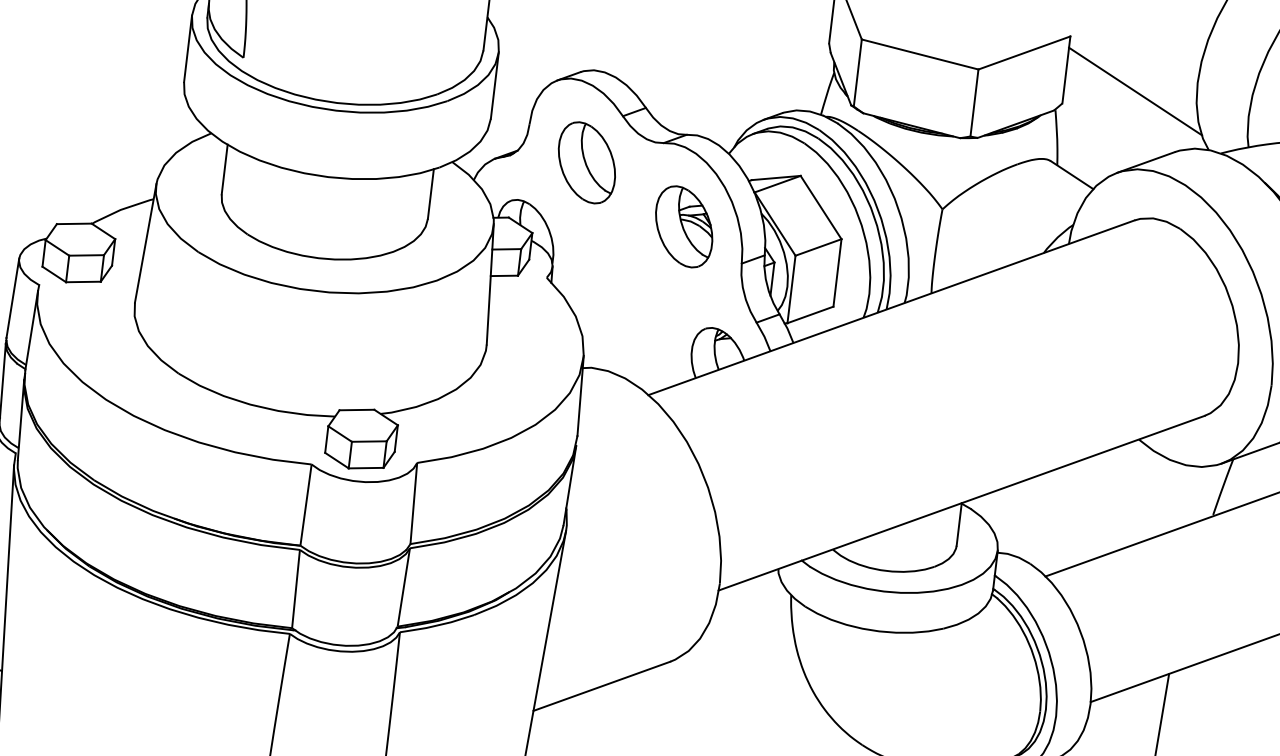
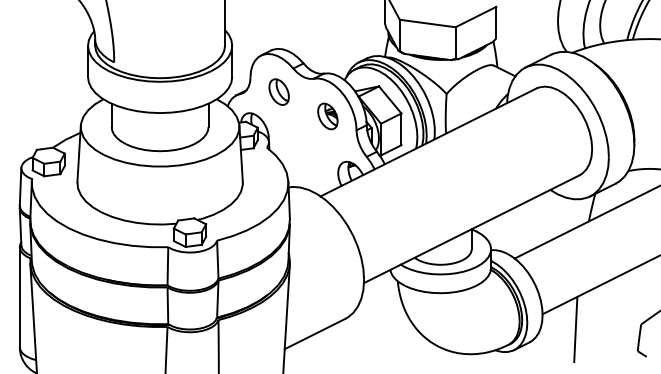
line: (1135, 90) -> (529, 28), removed
part: (585, 161) -> (278, 91), size x0.7
part: (683, 226) -> (327, 116), size x0.7

